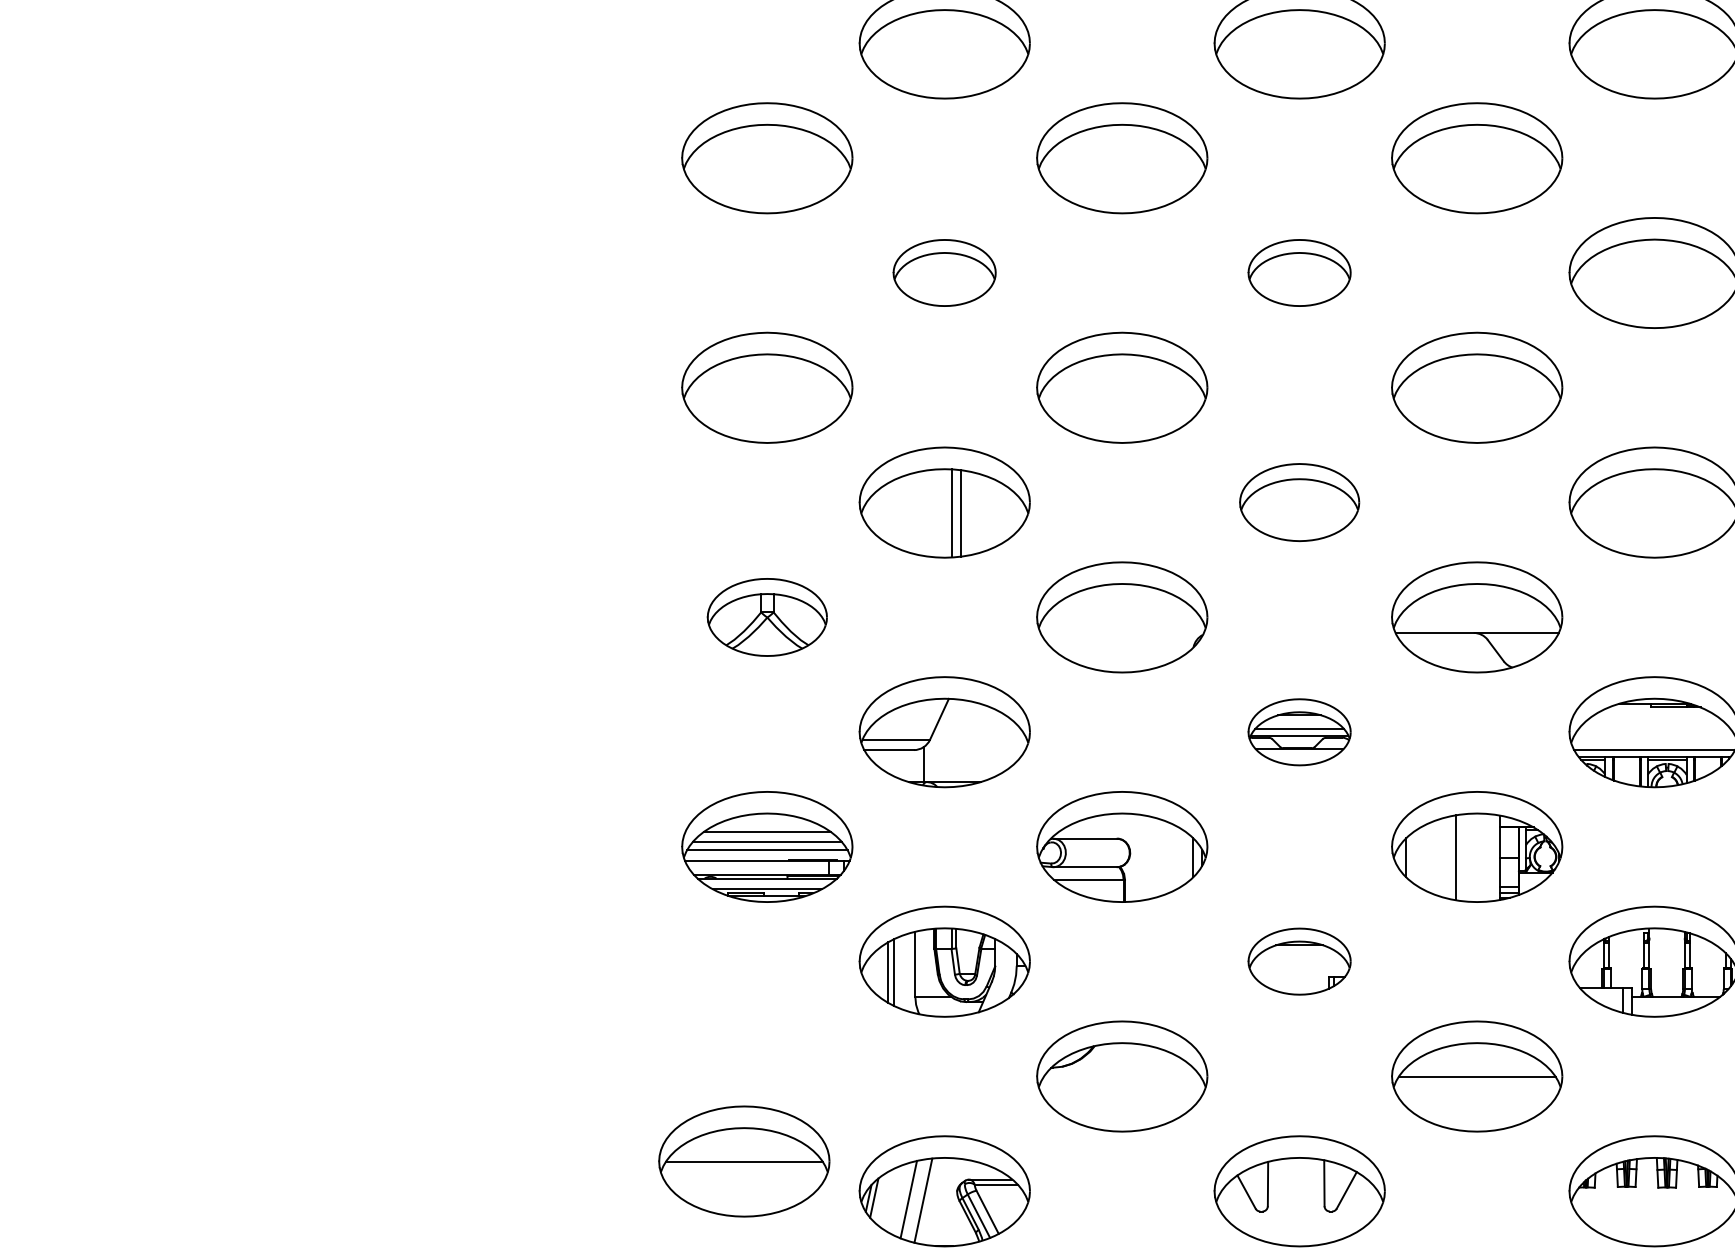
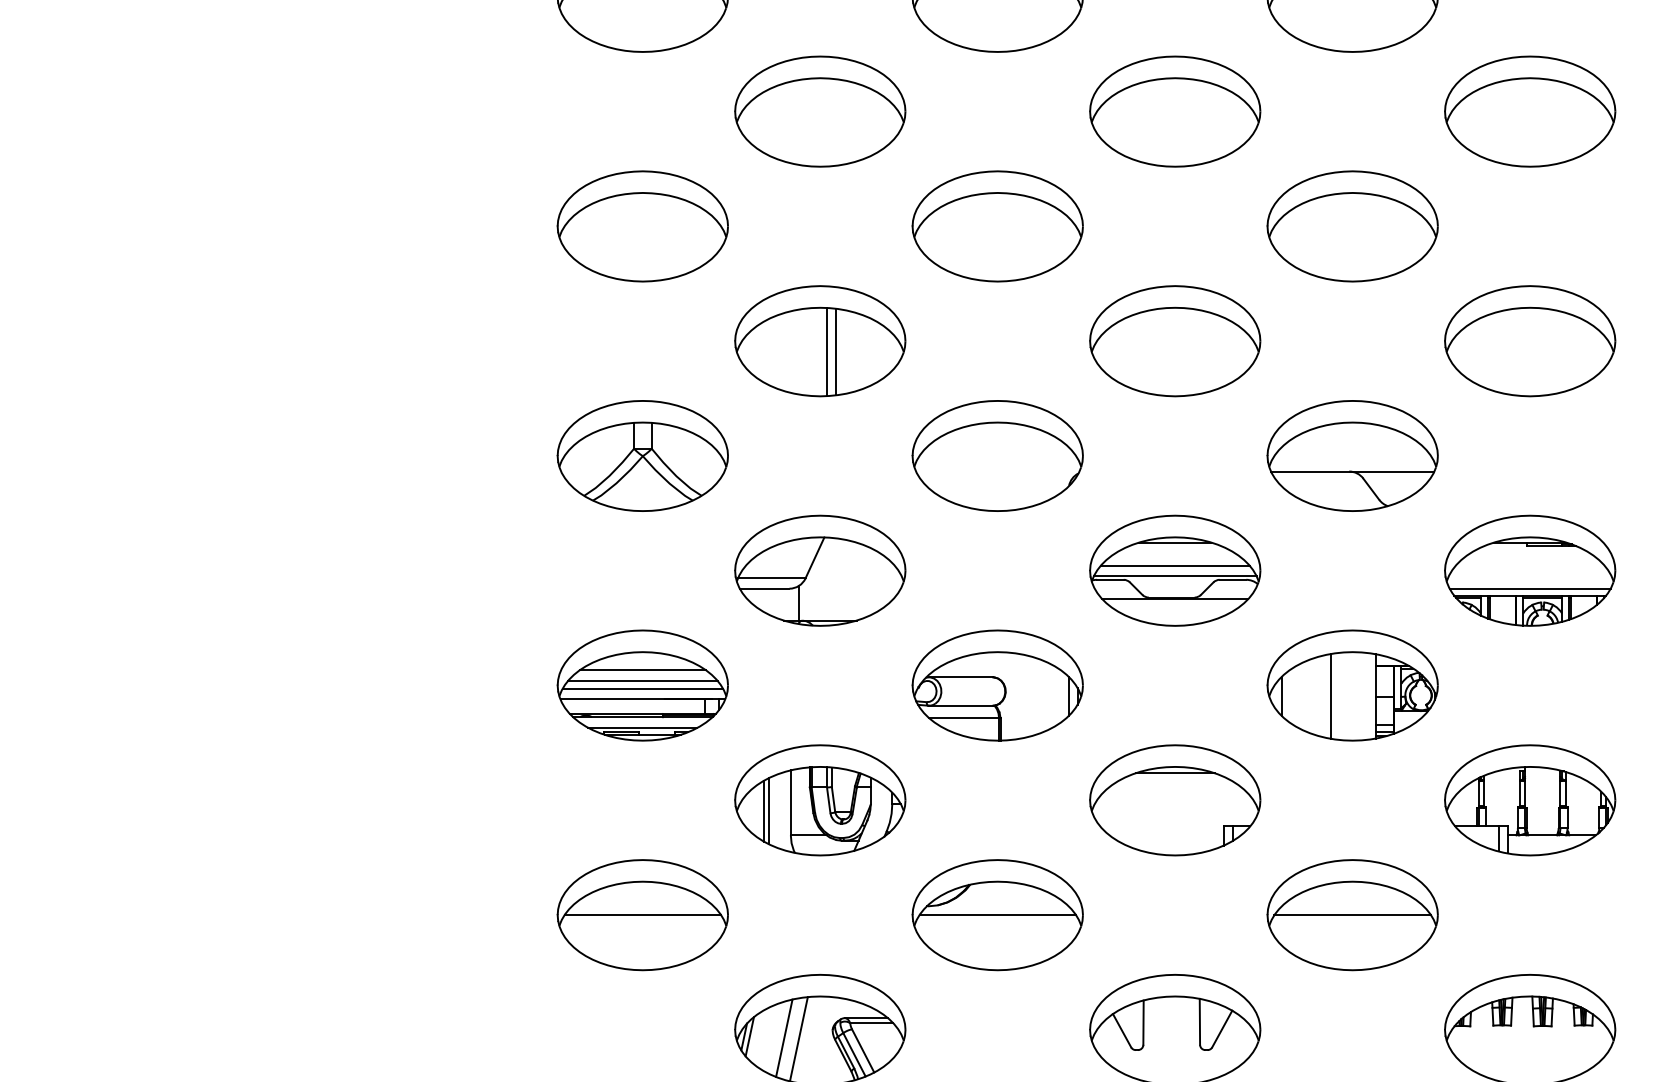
part: (944, 272) -> (820, 111), size x1.67
part: (1299, 272) -> (1175, 111), size x1.67
part: (1299, 502) -> (1175, 341), size x1.43
part: (767, 617) -> (643, 456), size x1.43
part: (1299, 732) -> (1175, 571), size x1.67
part: (1299, 961) -> (1175, 800), size x1.67
line: (1121, 1076) -> (997, 915), added
part: (744, 1161) -> (643, 915), moved

